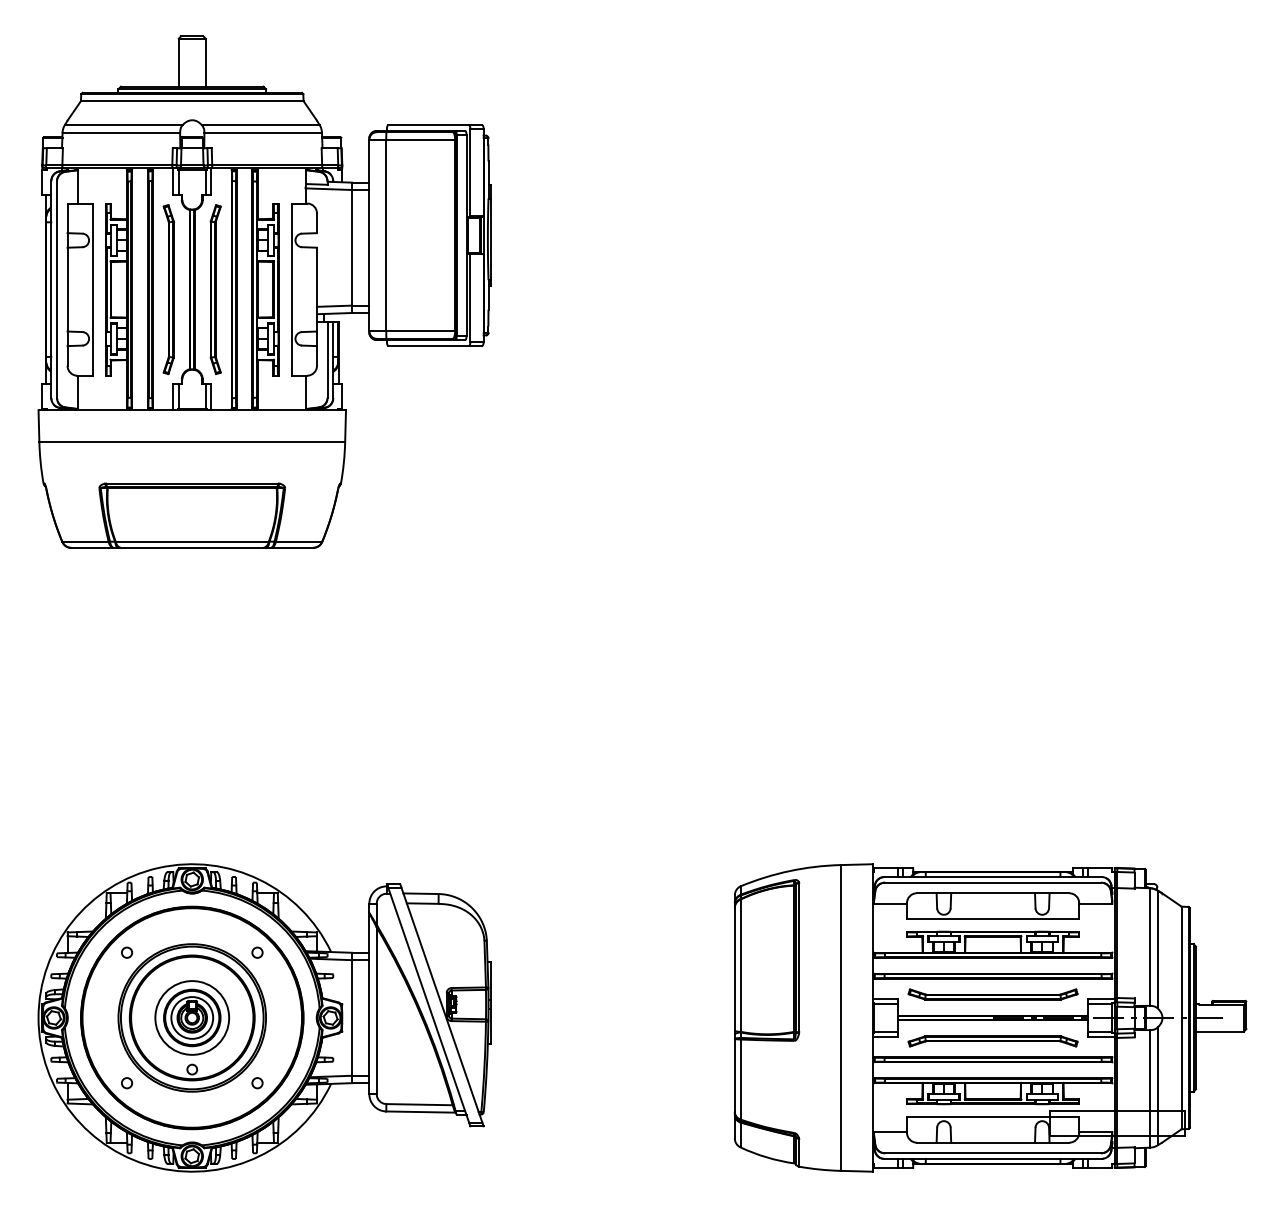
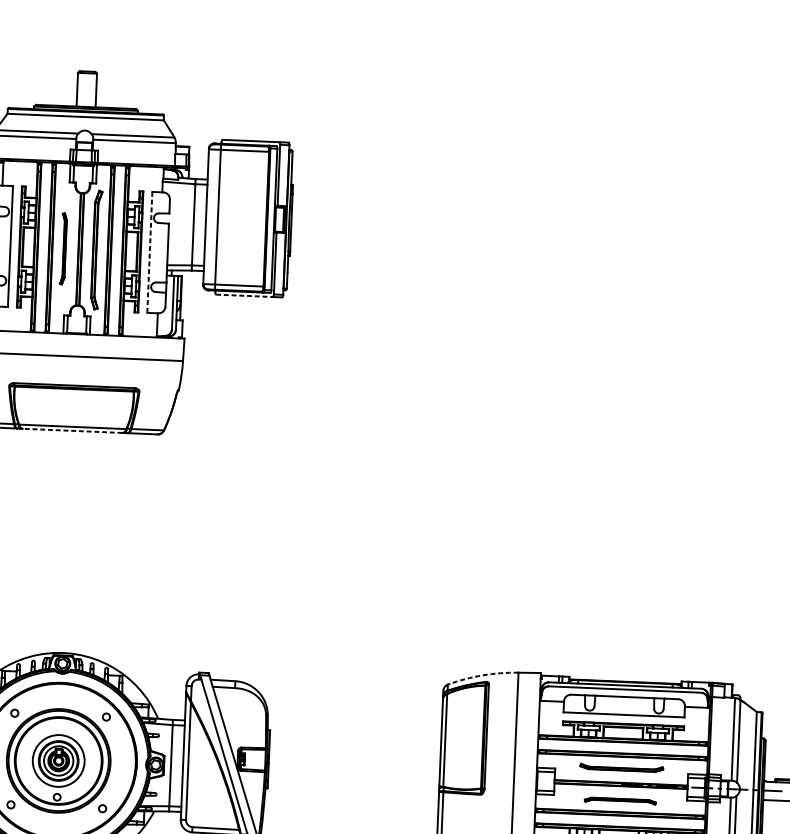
part: (168, 289) -> (63, 248), size x0.6
line: (291, 290) -> (149, 253), solid -> dashed
line: (429, 345) -> (245, 295), solid -> dashed
line: (191, 547) -> (72, 430), solid -> dashed
arc: (789, 871) -> (482, 675), solid -> dashed
part: (992, 994) -> (621, 768), size x0.7
part: (992, 1041) -> (620, 801), size x0.6

